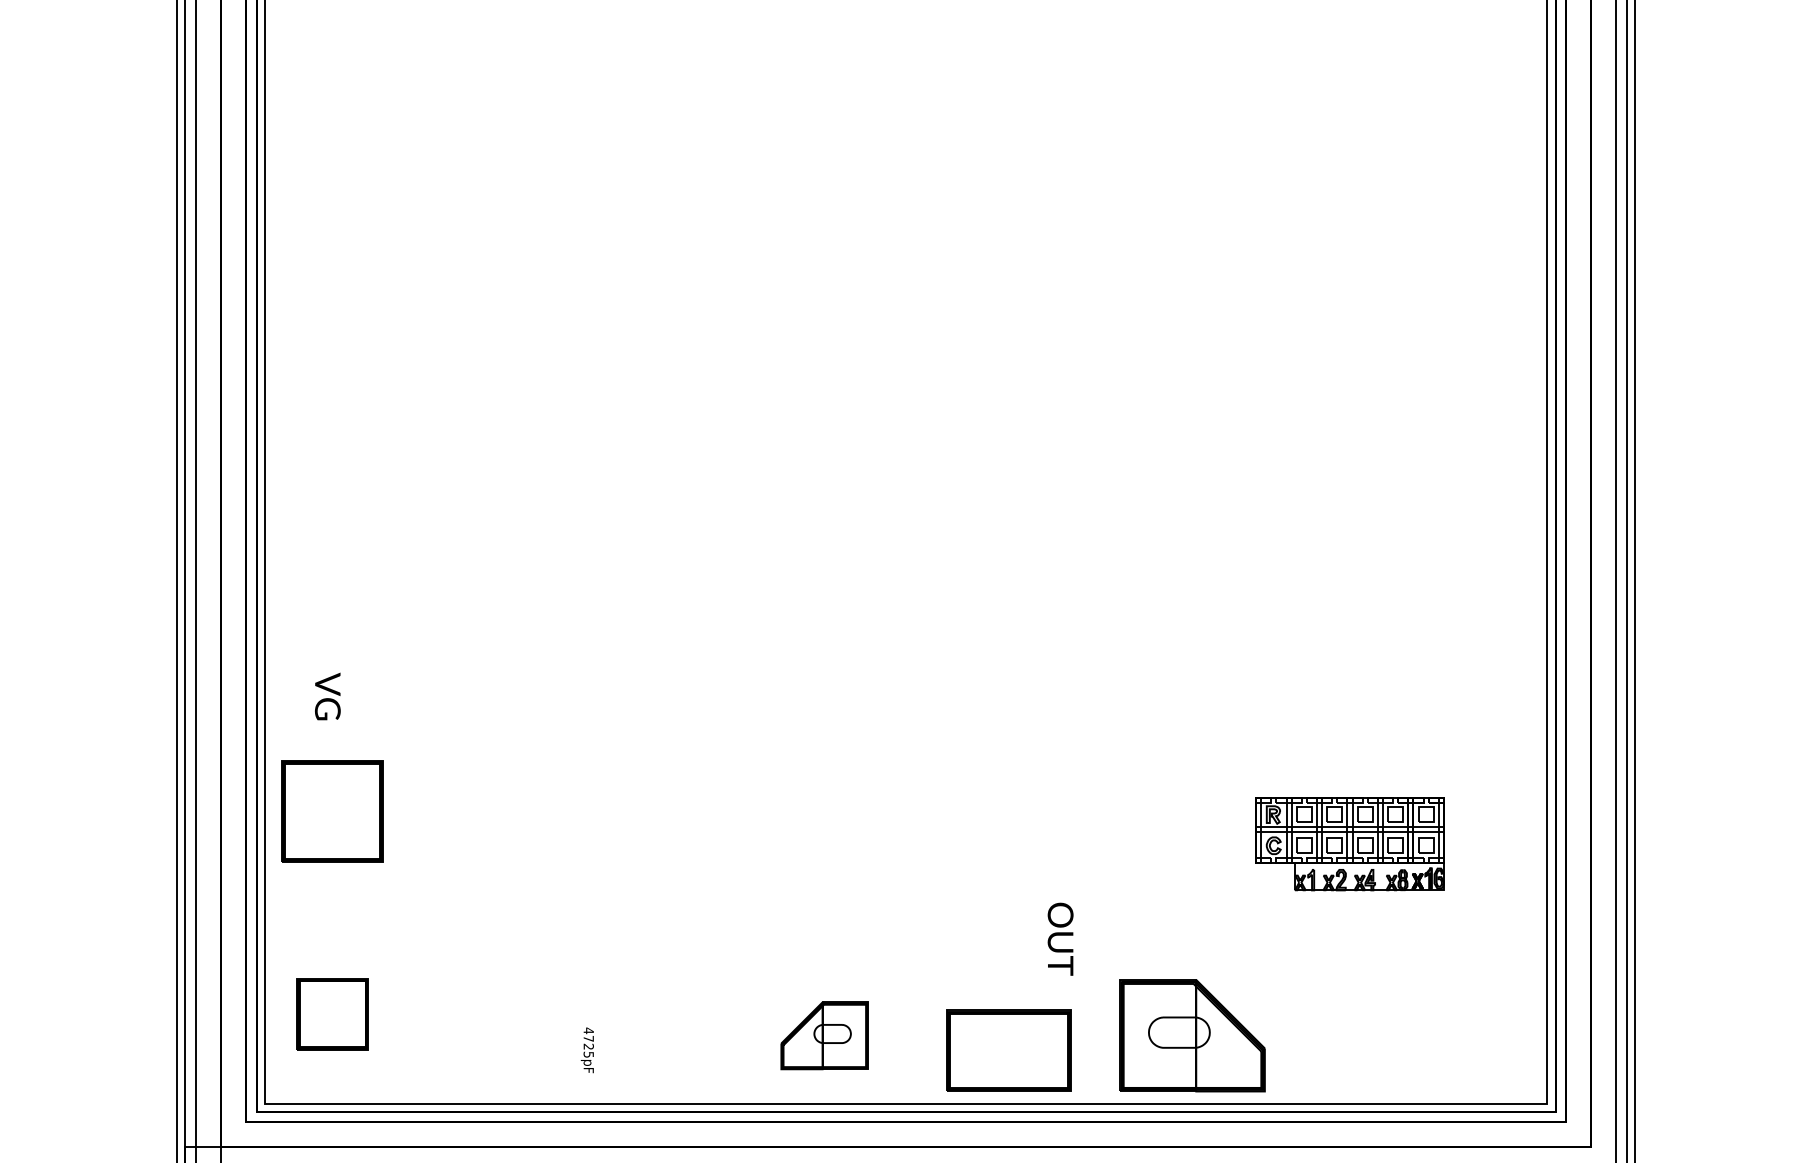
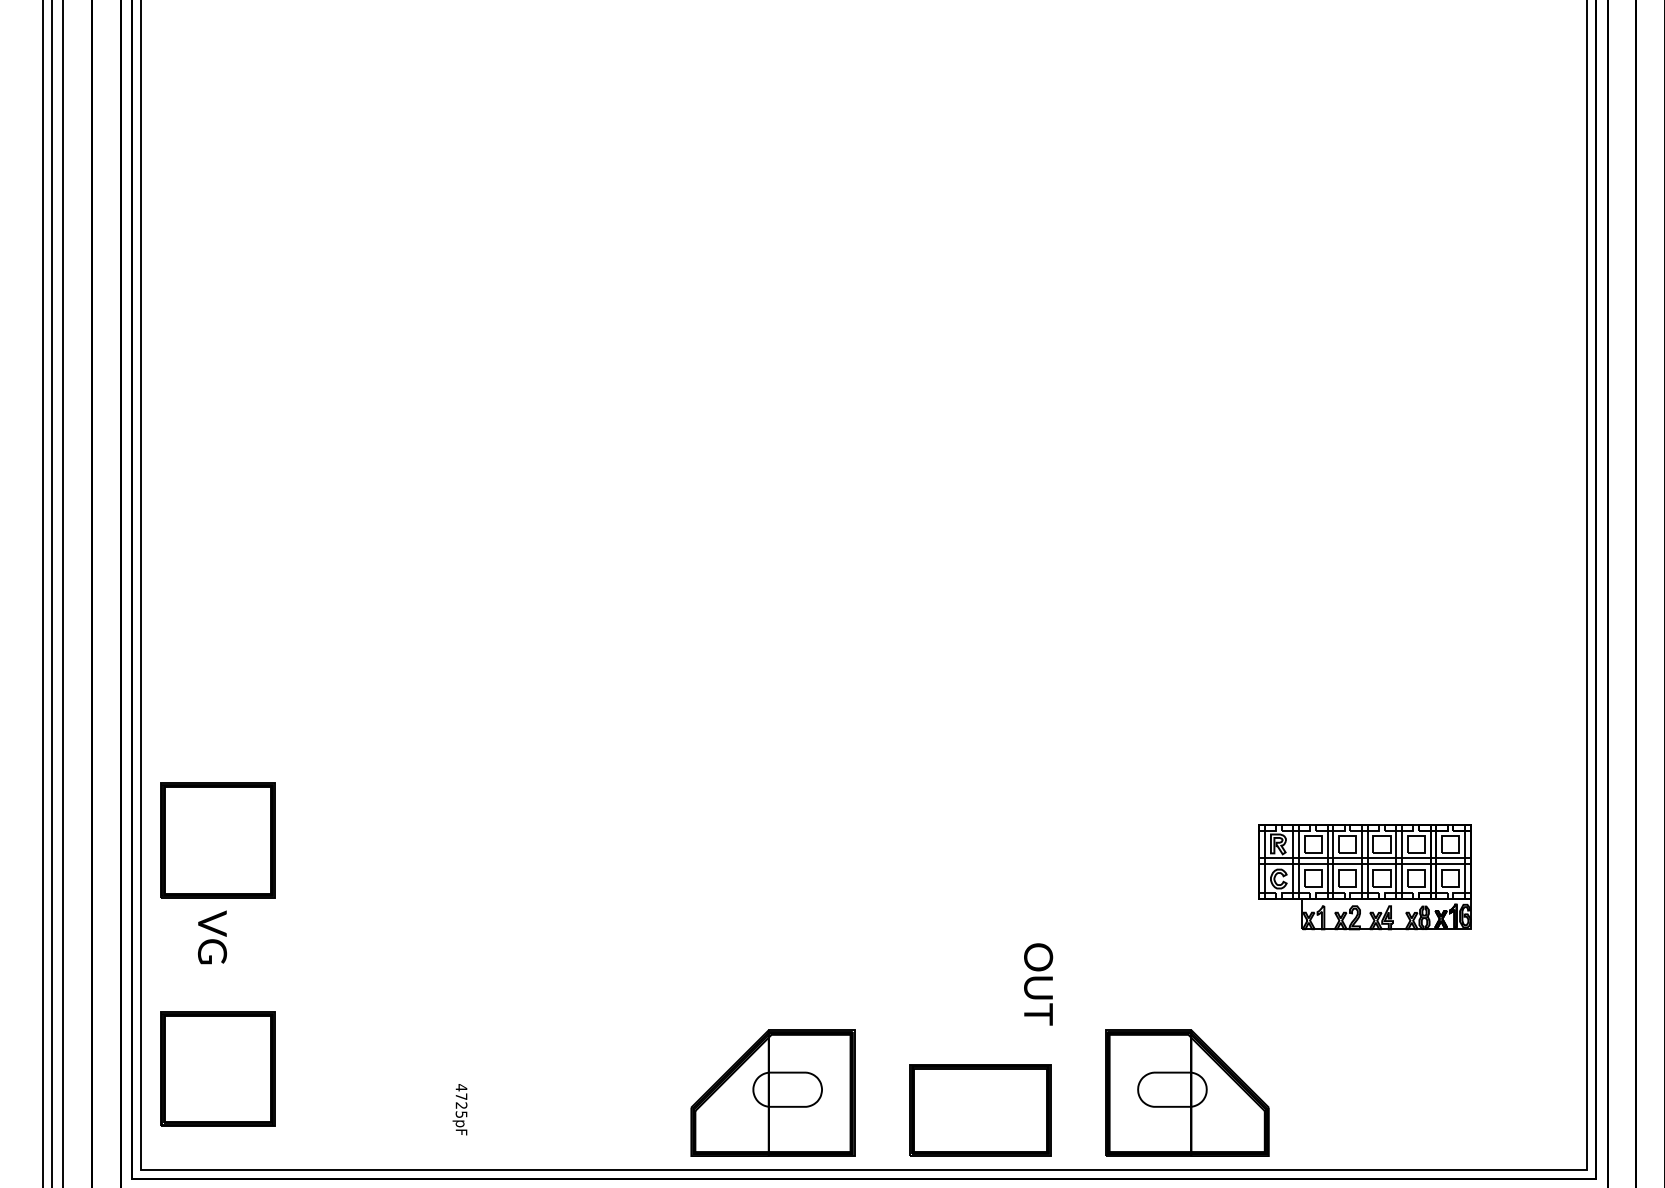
text: (327, 696) -> (212, 937), moved
part: (332, 1014) -> (217, 1069), size x1.43
part: (824, 1035) -> (772, 1092), size x1.67
text: (586, 1050) -> (458, 1109), moved

